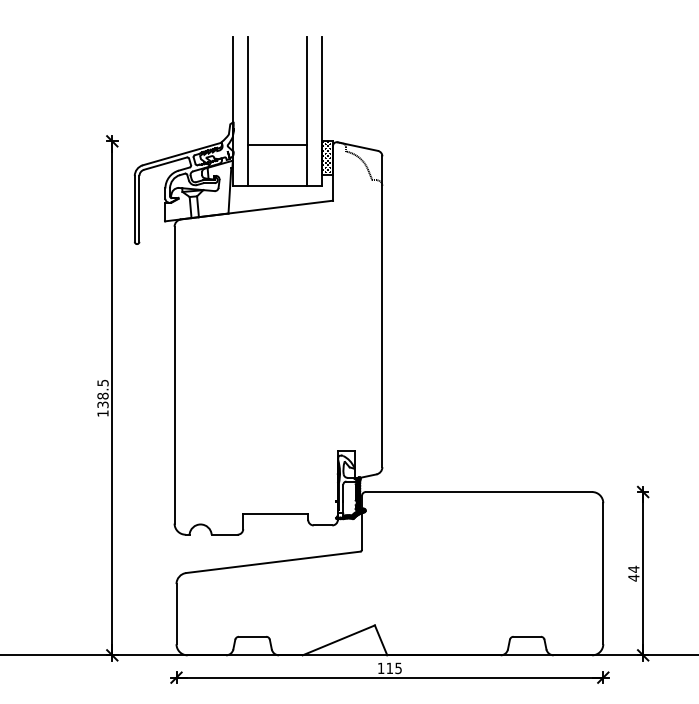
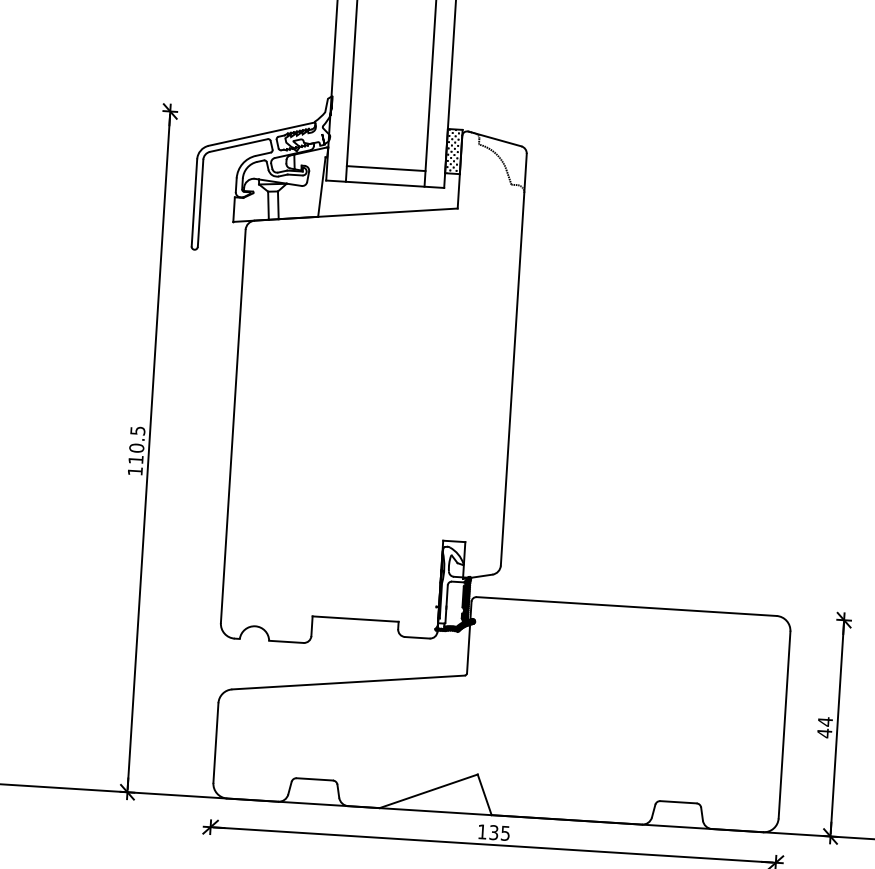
line: (277, 145) -> (386, 169), moved
text: (102, 400) -> (135, 453), 138.5 -> 110.5
text: (389, 668) -> (493, 832), 115 -> 135

